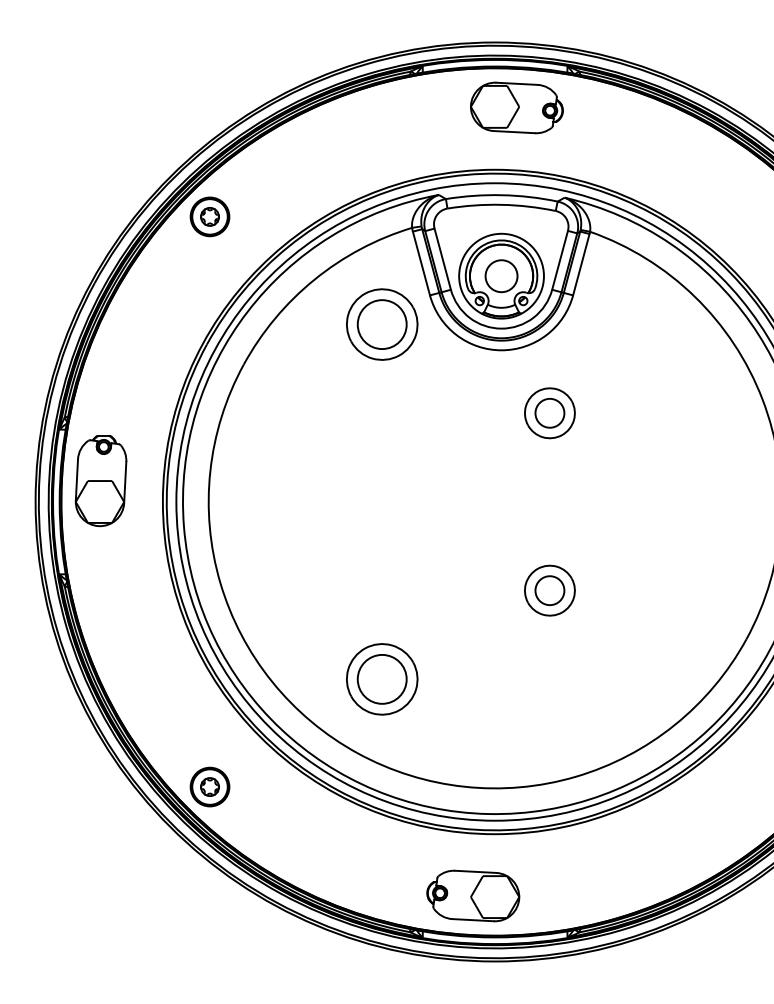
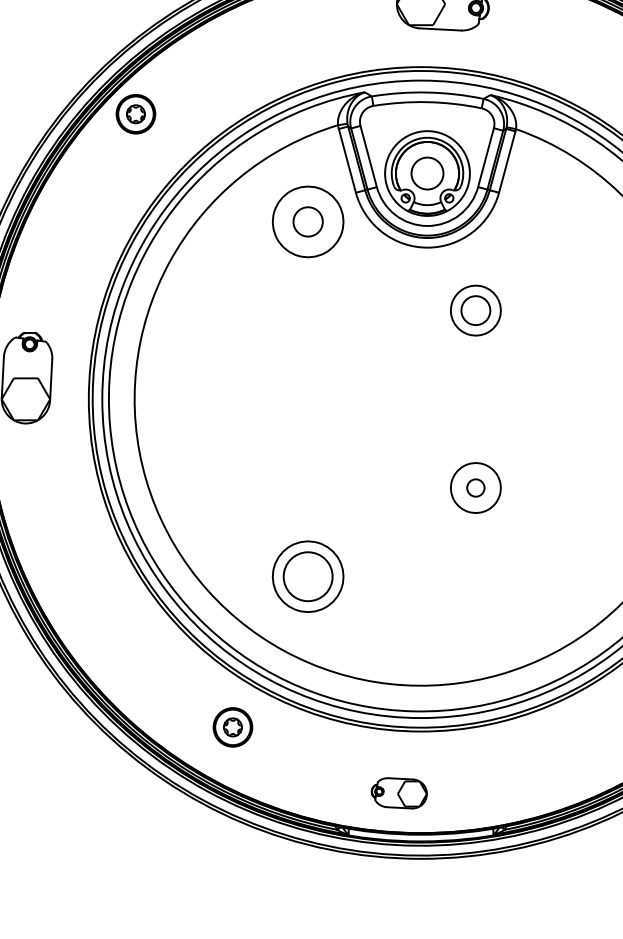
circle: (381, 324) -> (307, 221), size x0.6
circle: (549, 590) -> (475, 487), size x0.6
part: (209, 786) -> (232, 726), moved
part: (473, 895) -> (399, 792), size x0.6

